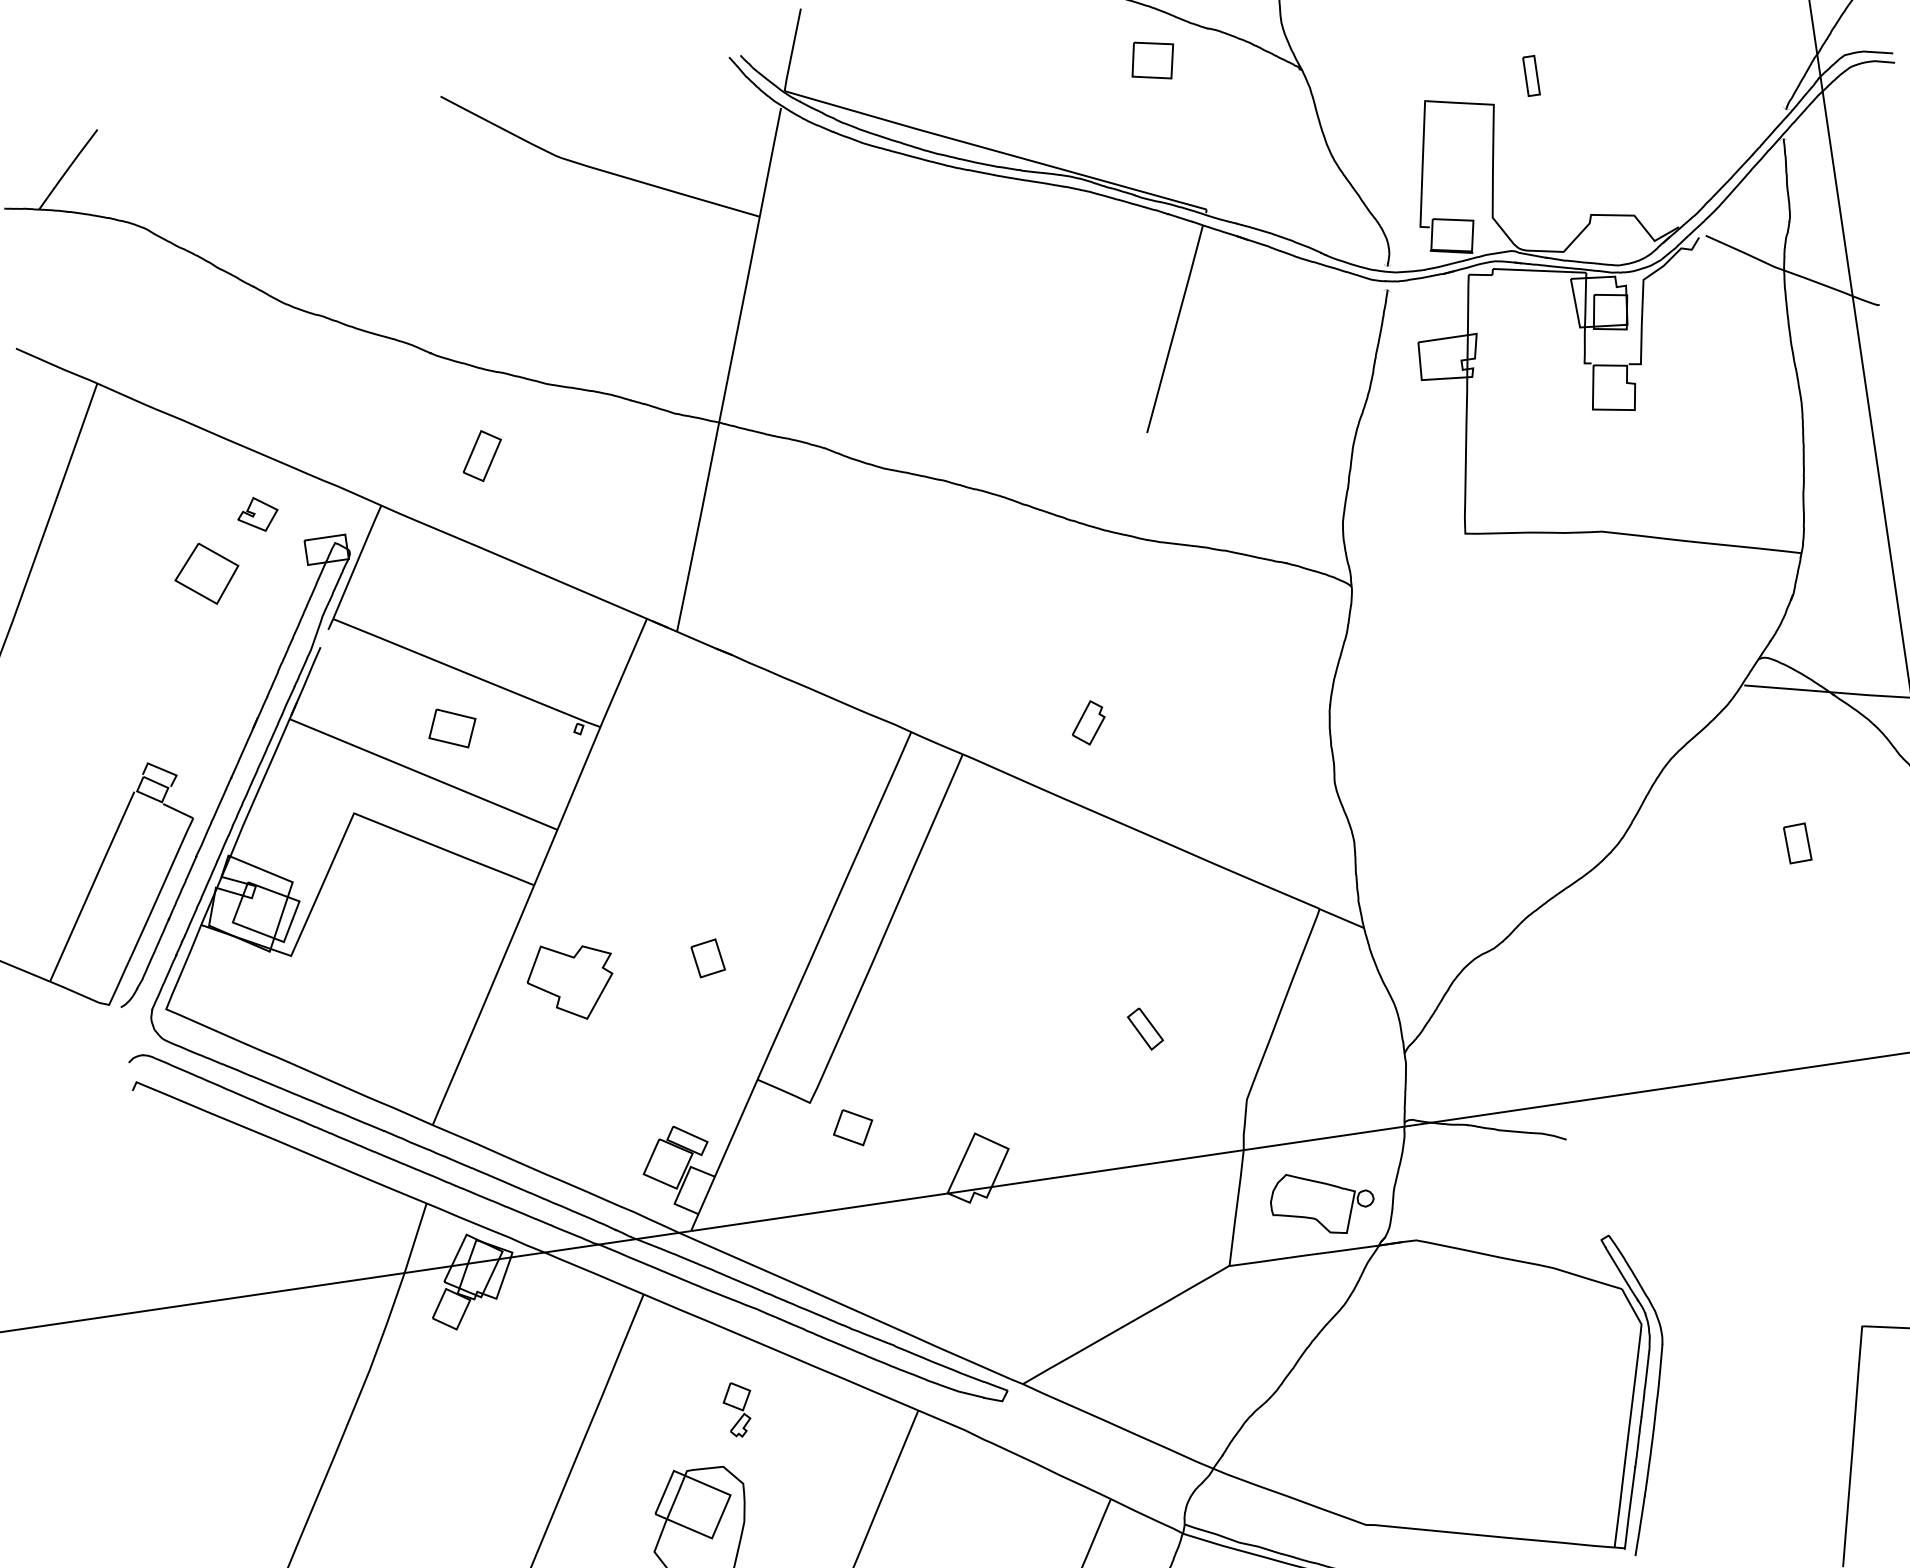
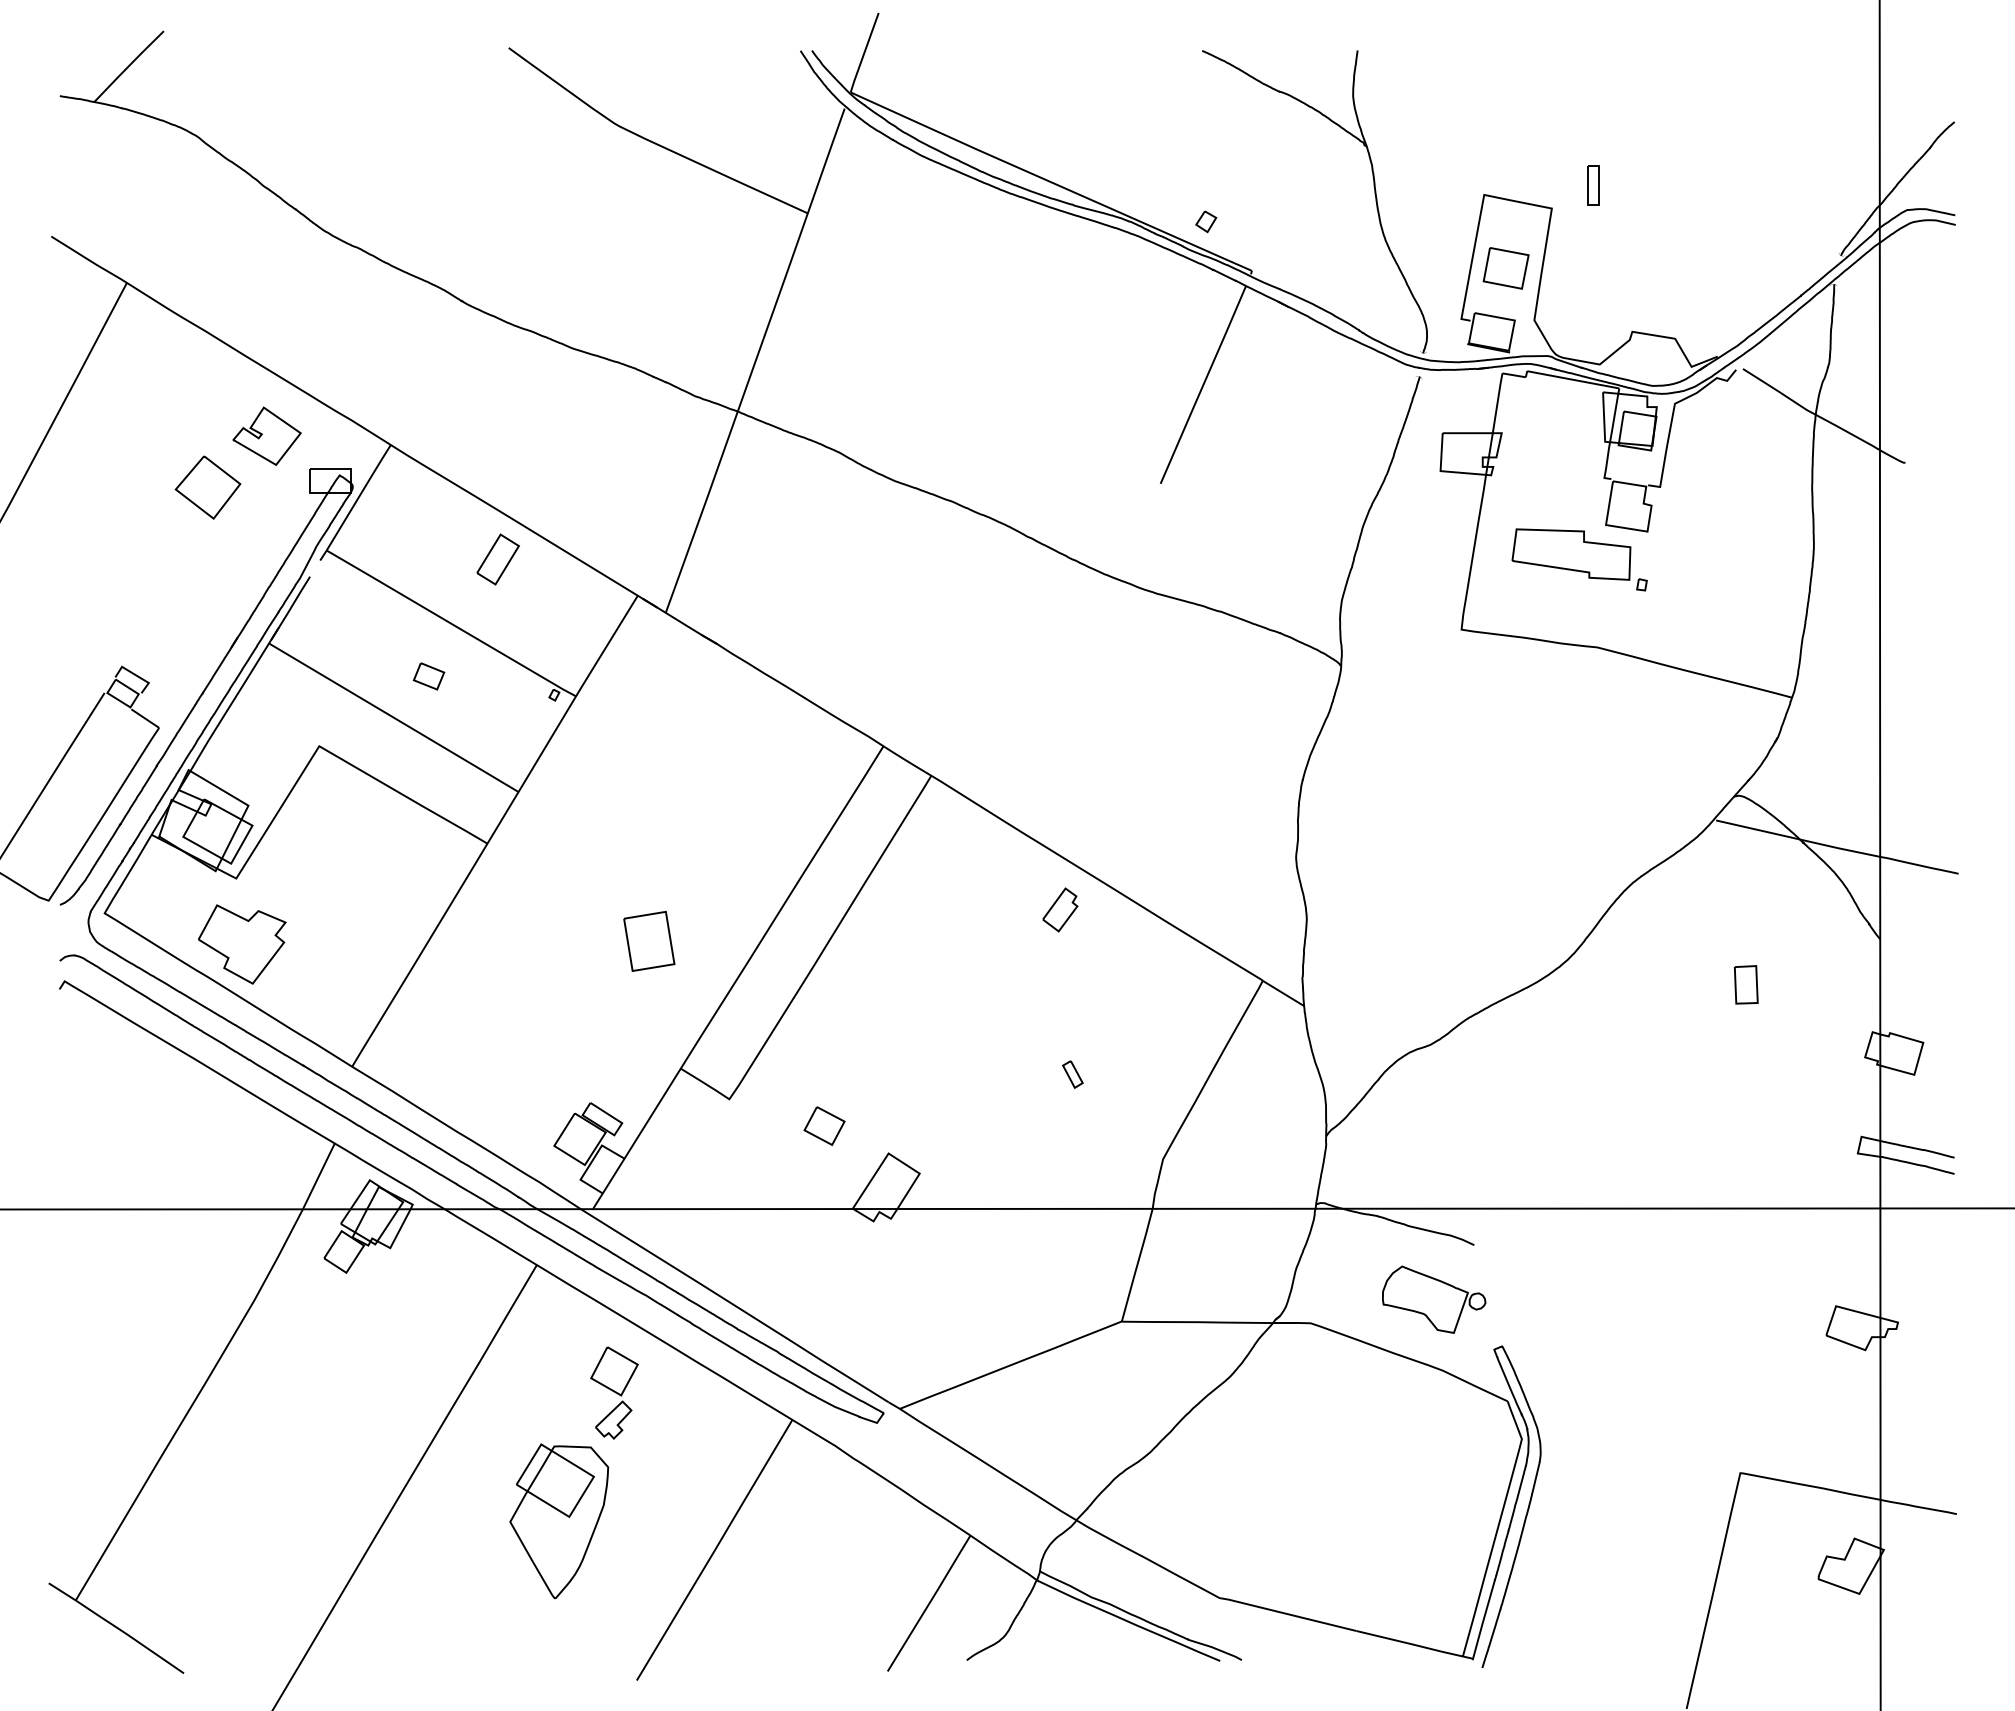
part: (1152, 60) -> (1505, 268), moved
part: (1154, 167) -> (1206, 221), added
part: (1571, 447) -> (1579, 559), added
part: (481, 456) -> (497, 559), moved
part: (257, 514) -> (266, 435), size x1.67
part: (1088, 722) -> (1060, 909), moved
part: (451, 728) -> (428, 676), size x0.62
part: (708, 957) -> (649, 940), size x1.67
part: (571, 981) -> (242, 944), moved
part: (1145, 1029) -> (1072, 1074), size x0.62
part: (852, 1127) -> (824, 1125), moved
part: (1322, 1202) -> (1434, 1299), moved
part: (738, 1409) -> (614, 1392), size x1.67

